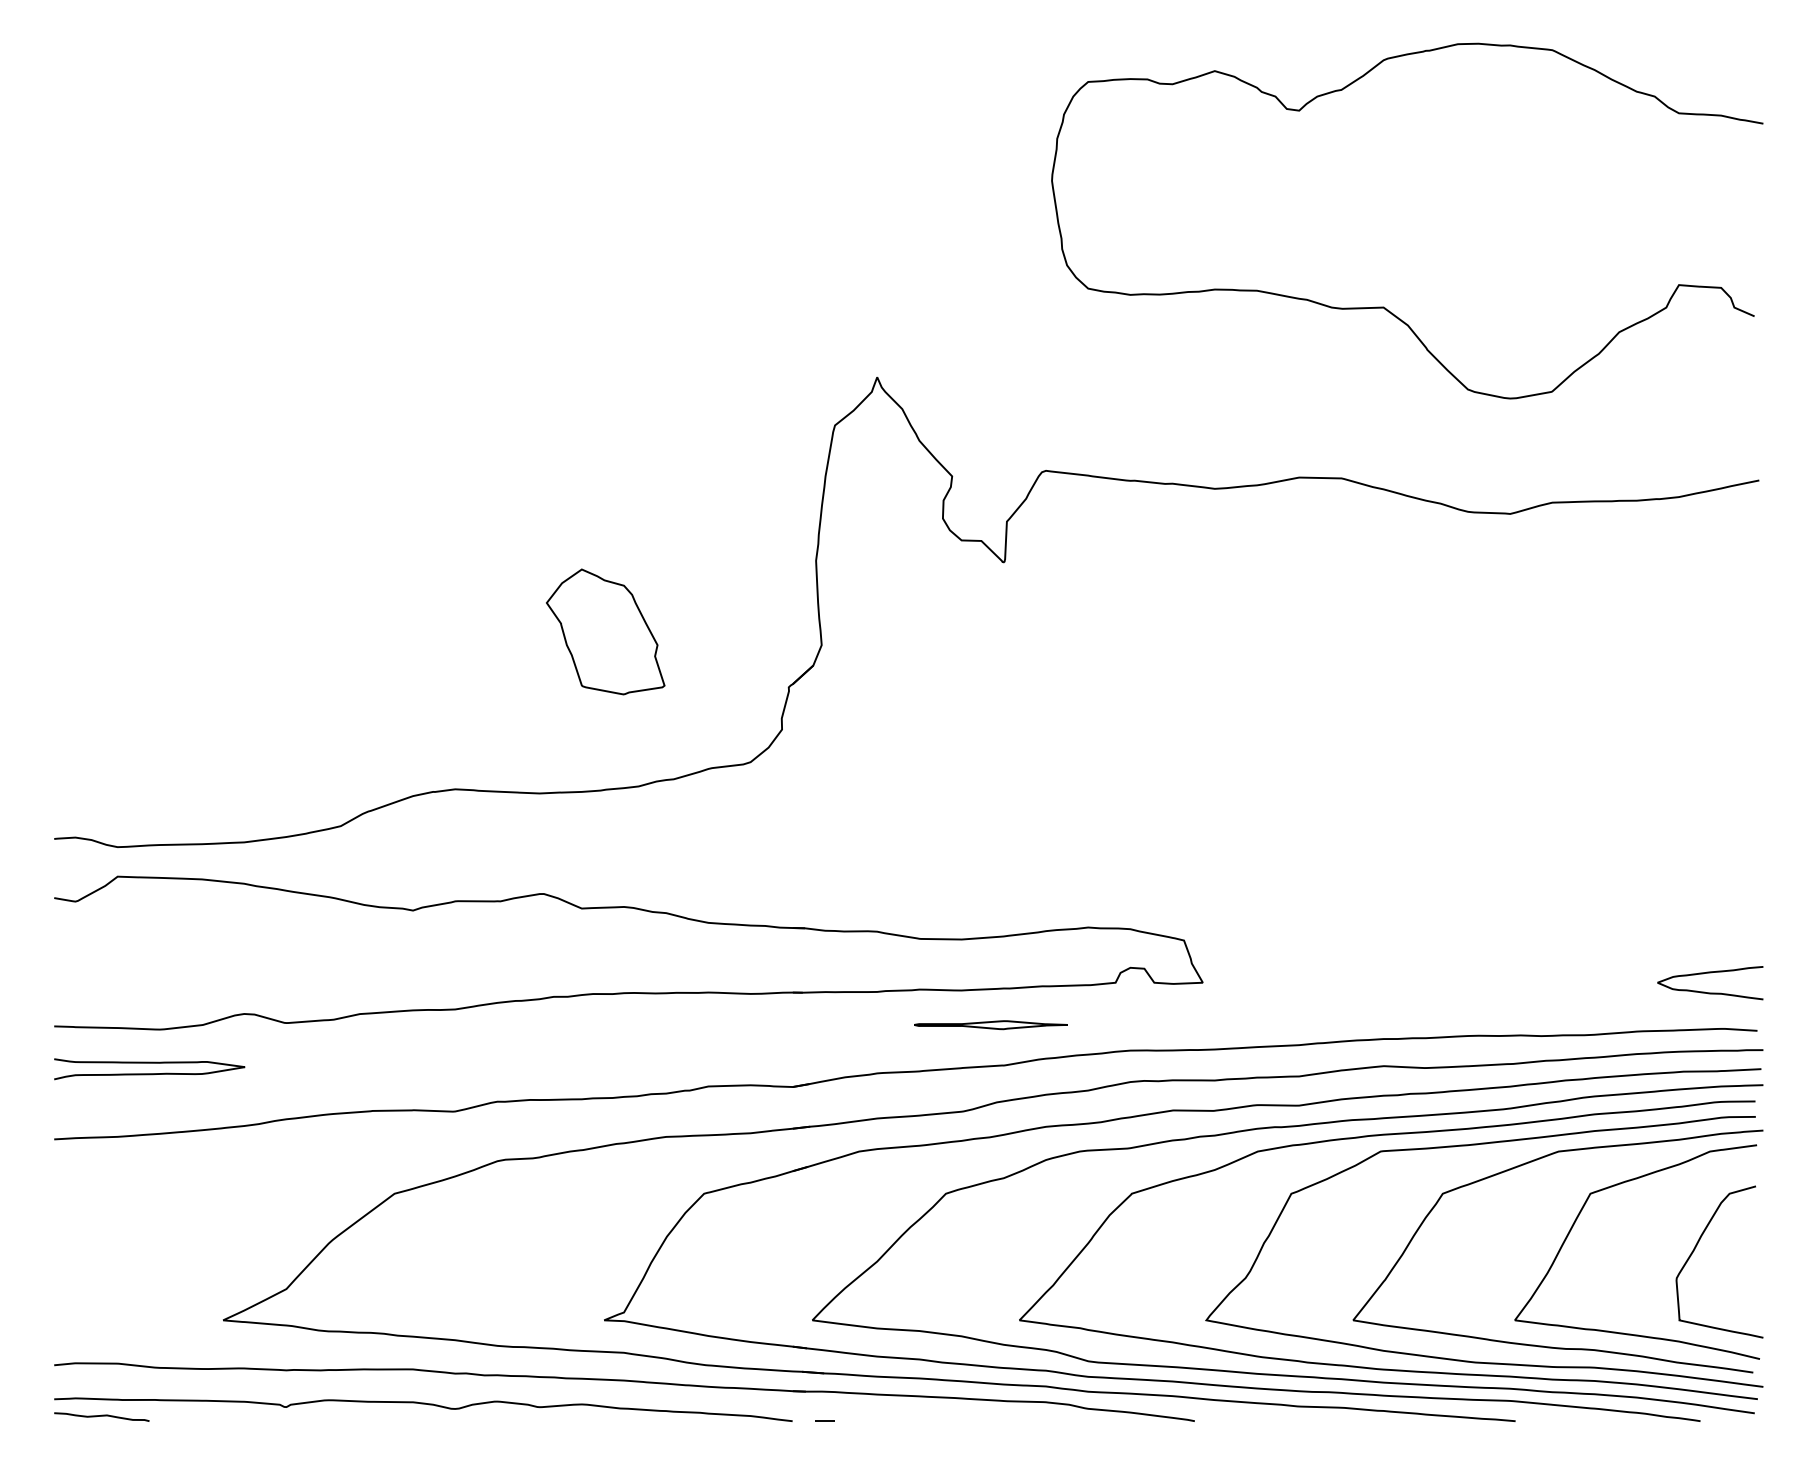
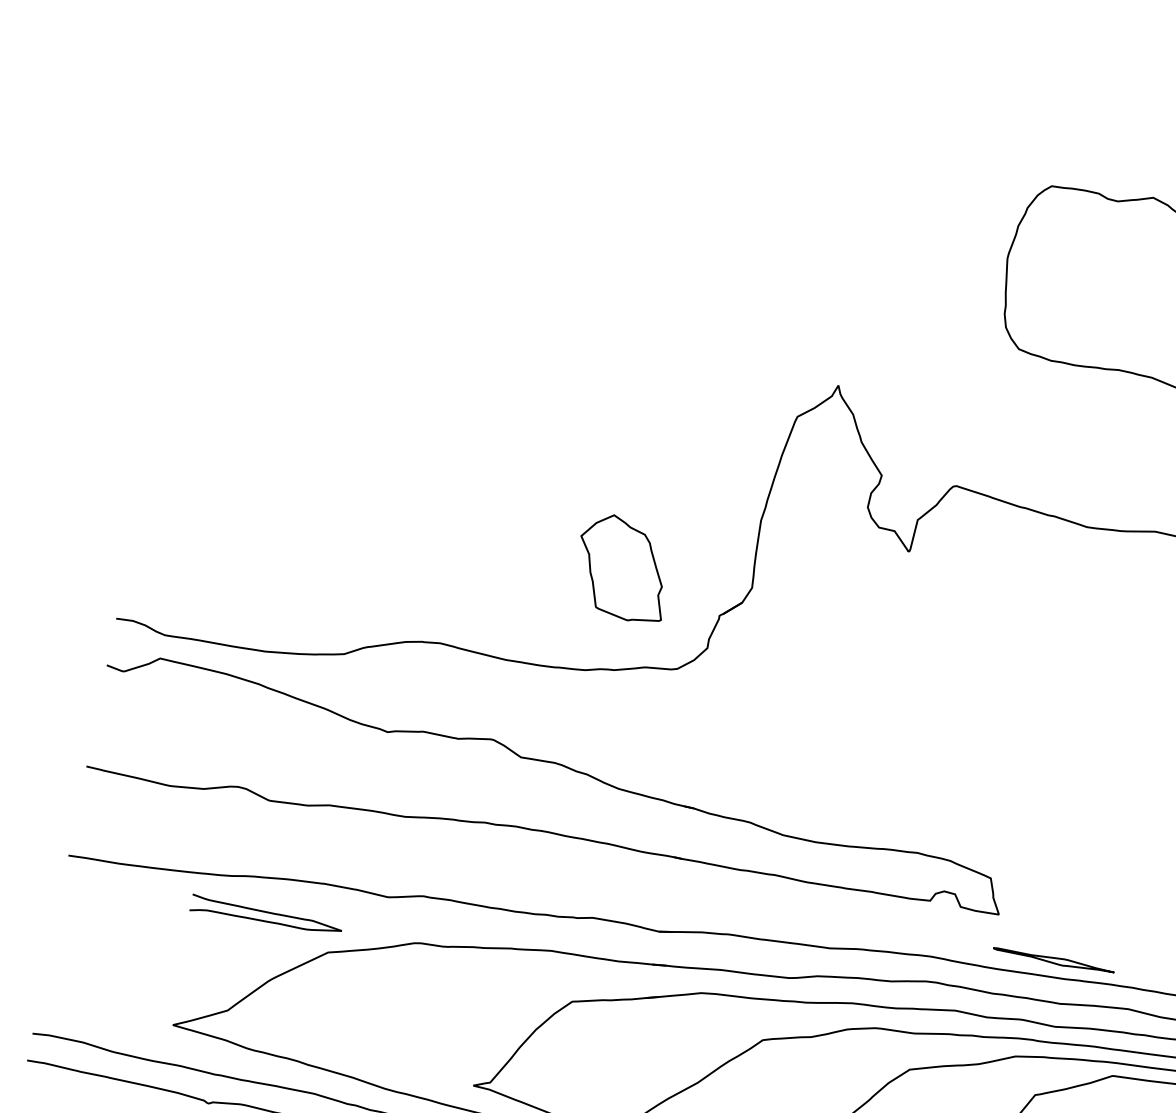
part: (605, 631) -> (623, 567), moved
part: (990, 1025) -> (1053, 960), moved
part: (149, 1069) -> (266, 917), moved
curve: (101, 1416) -> (61, 1081), removed

